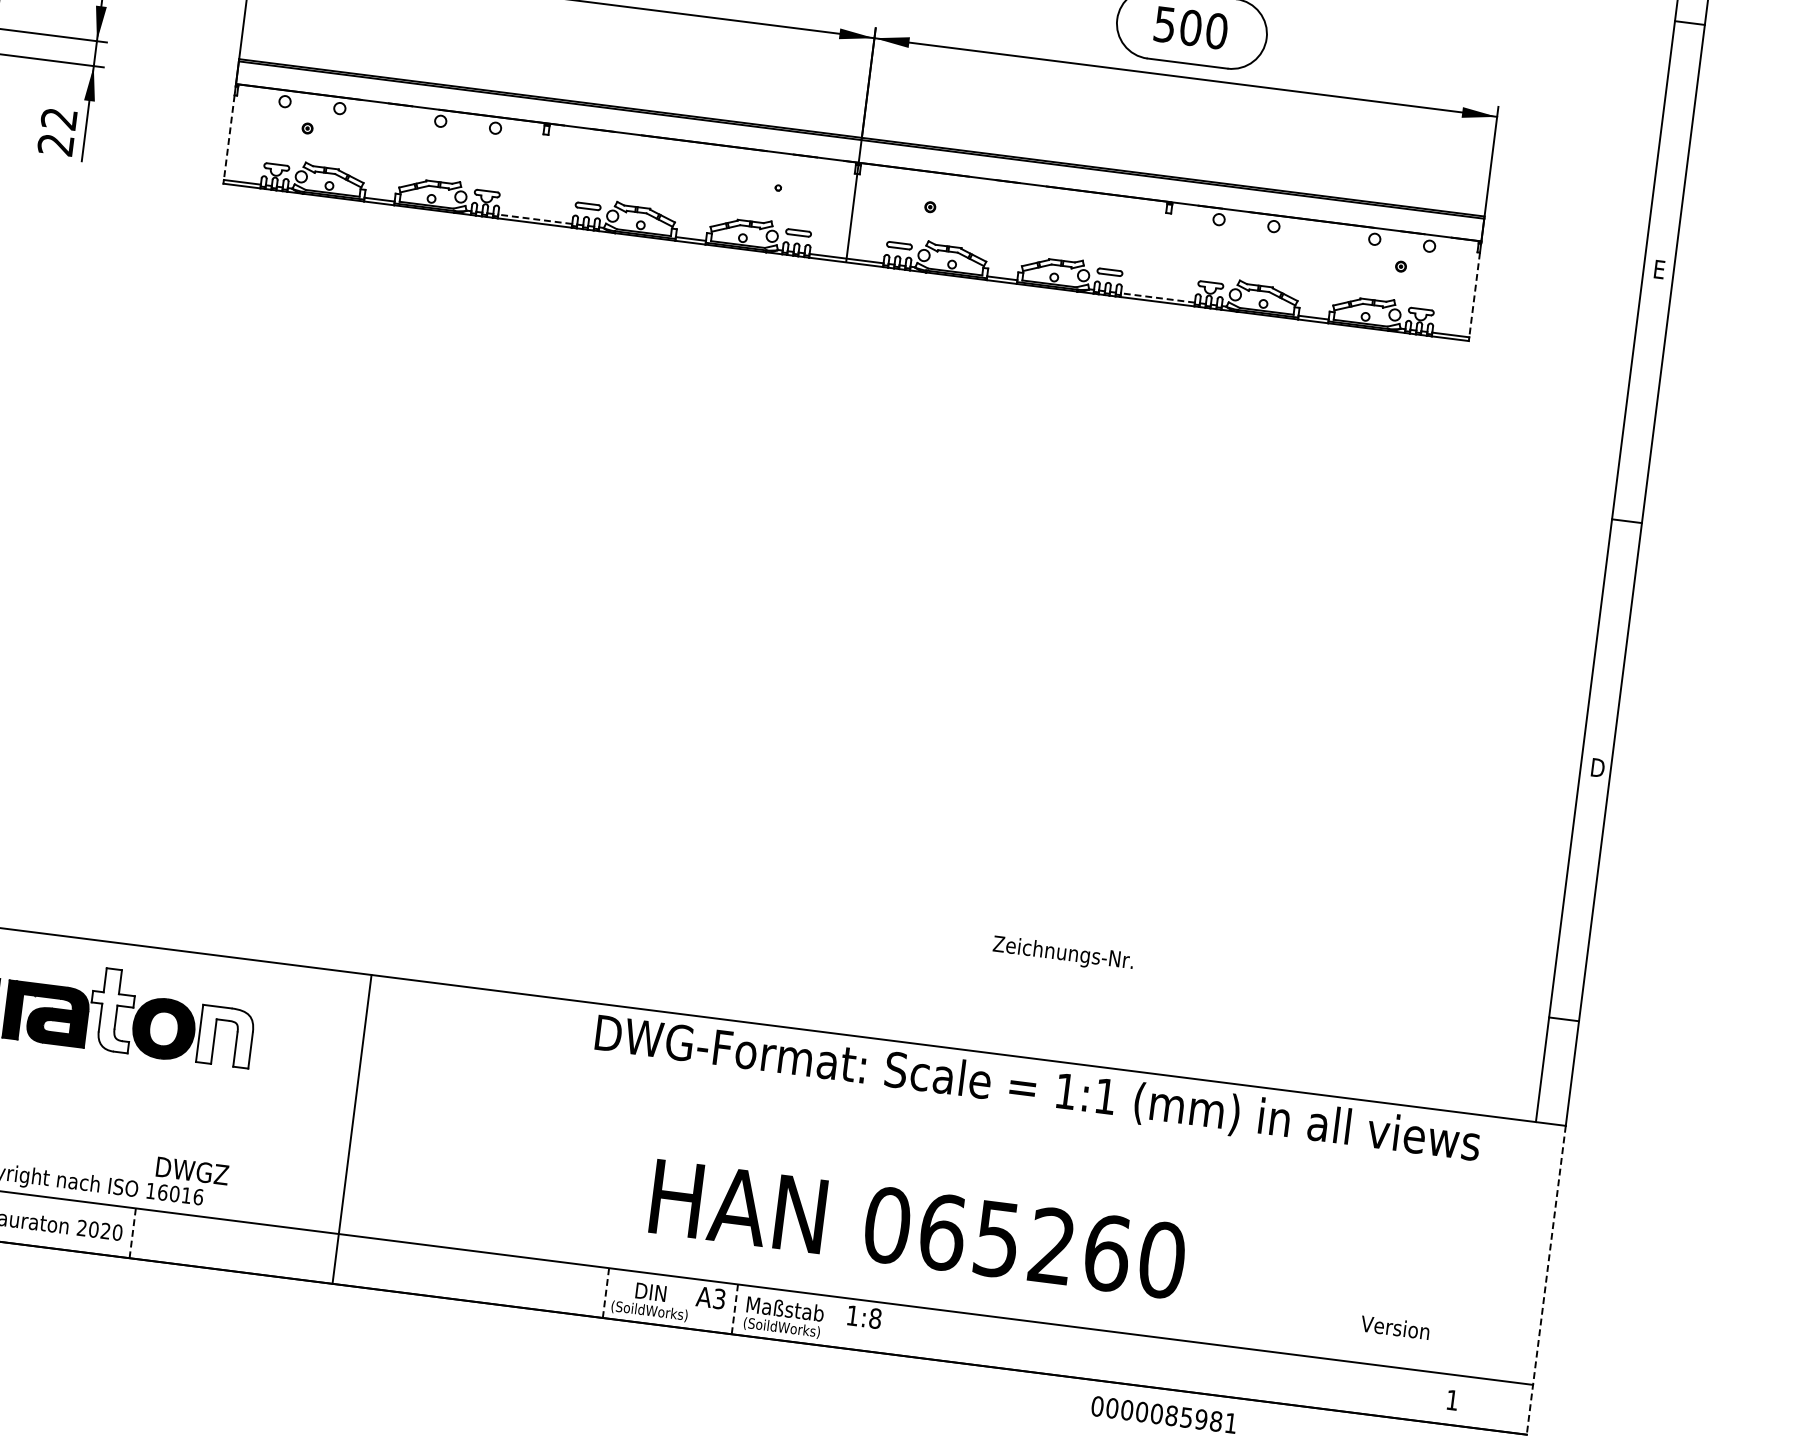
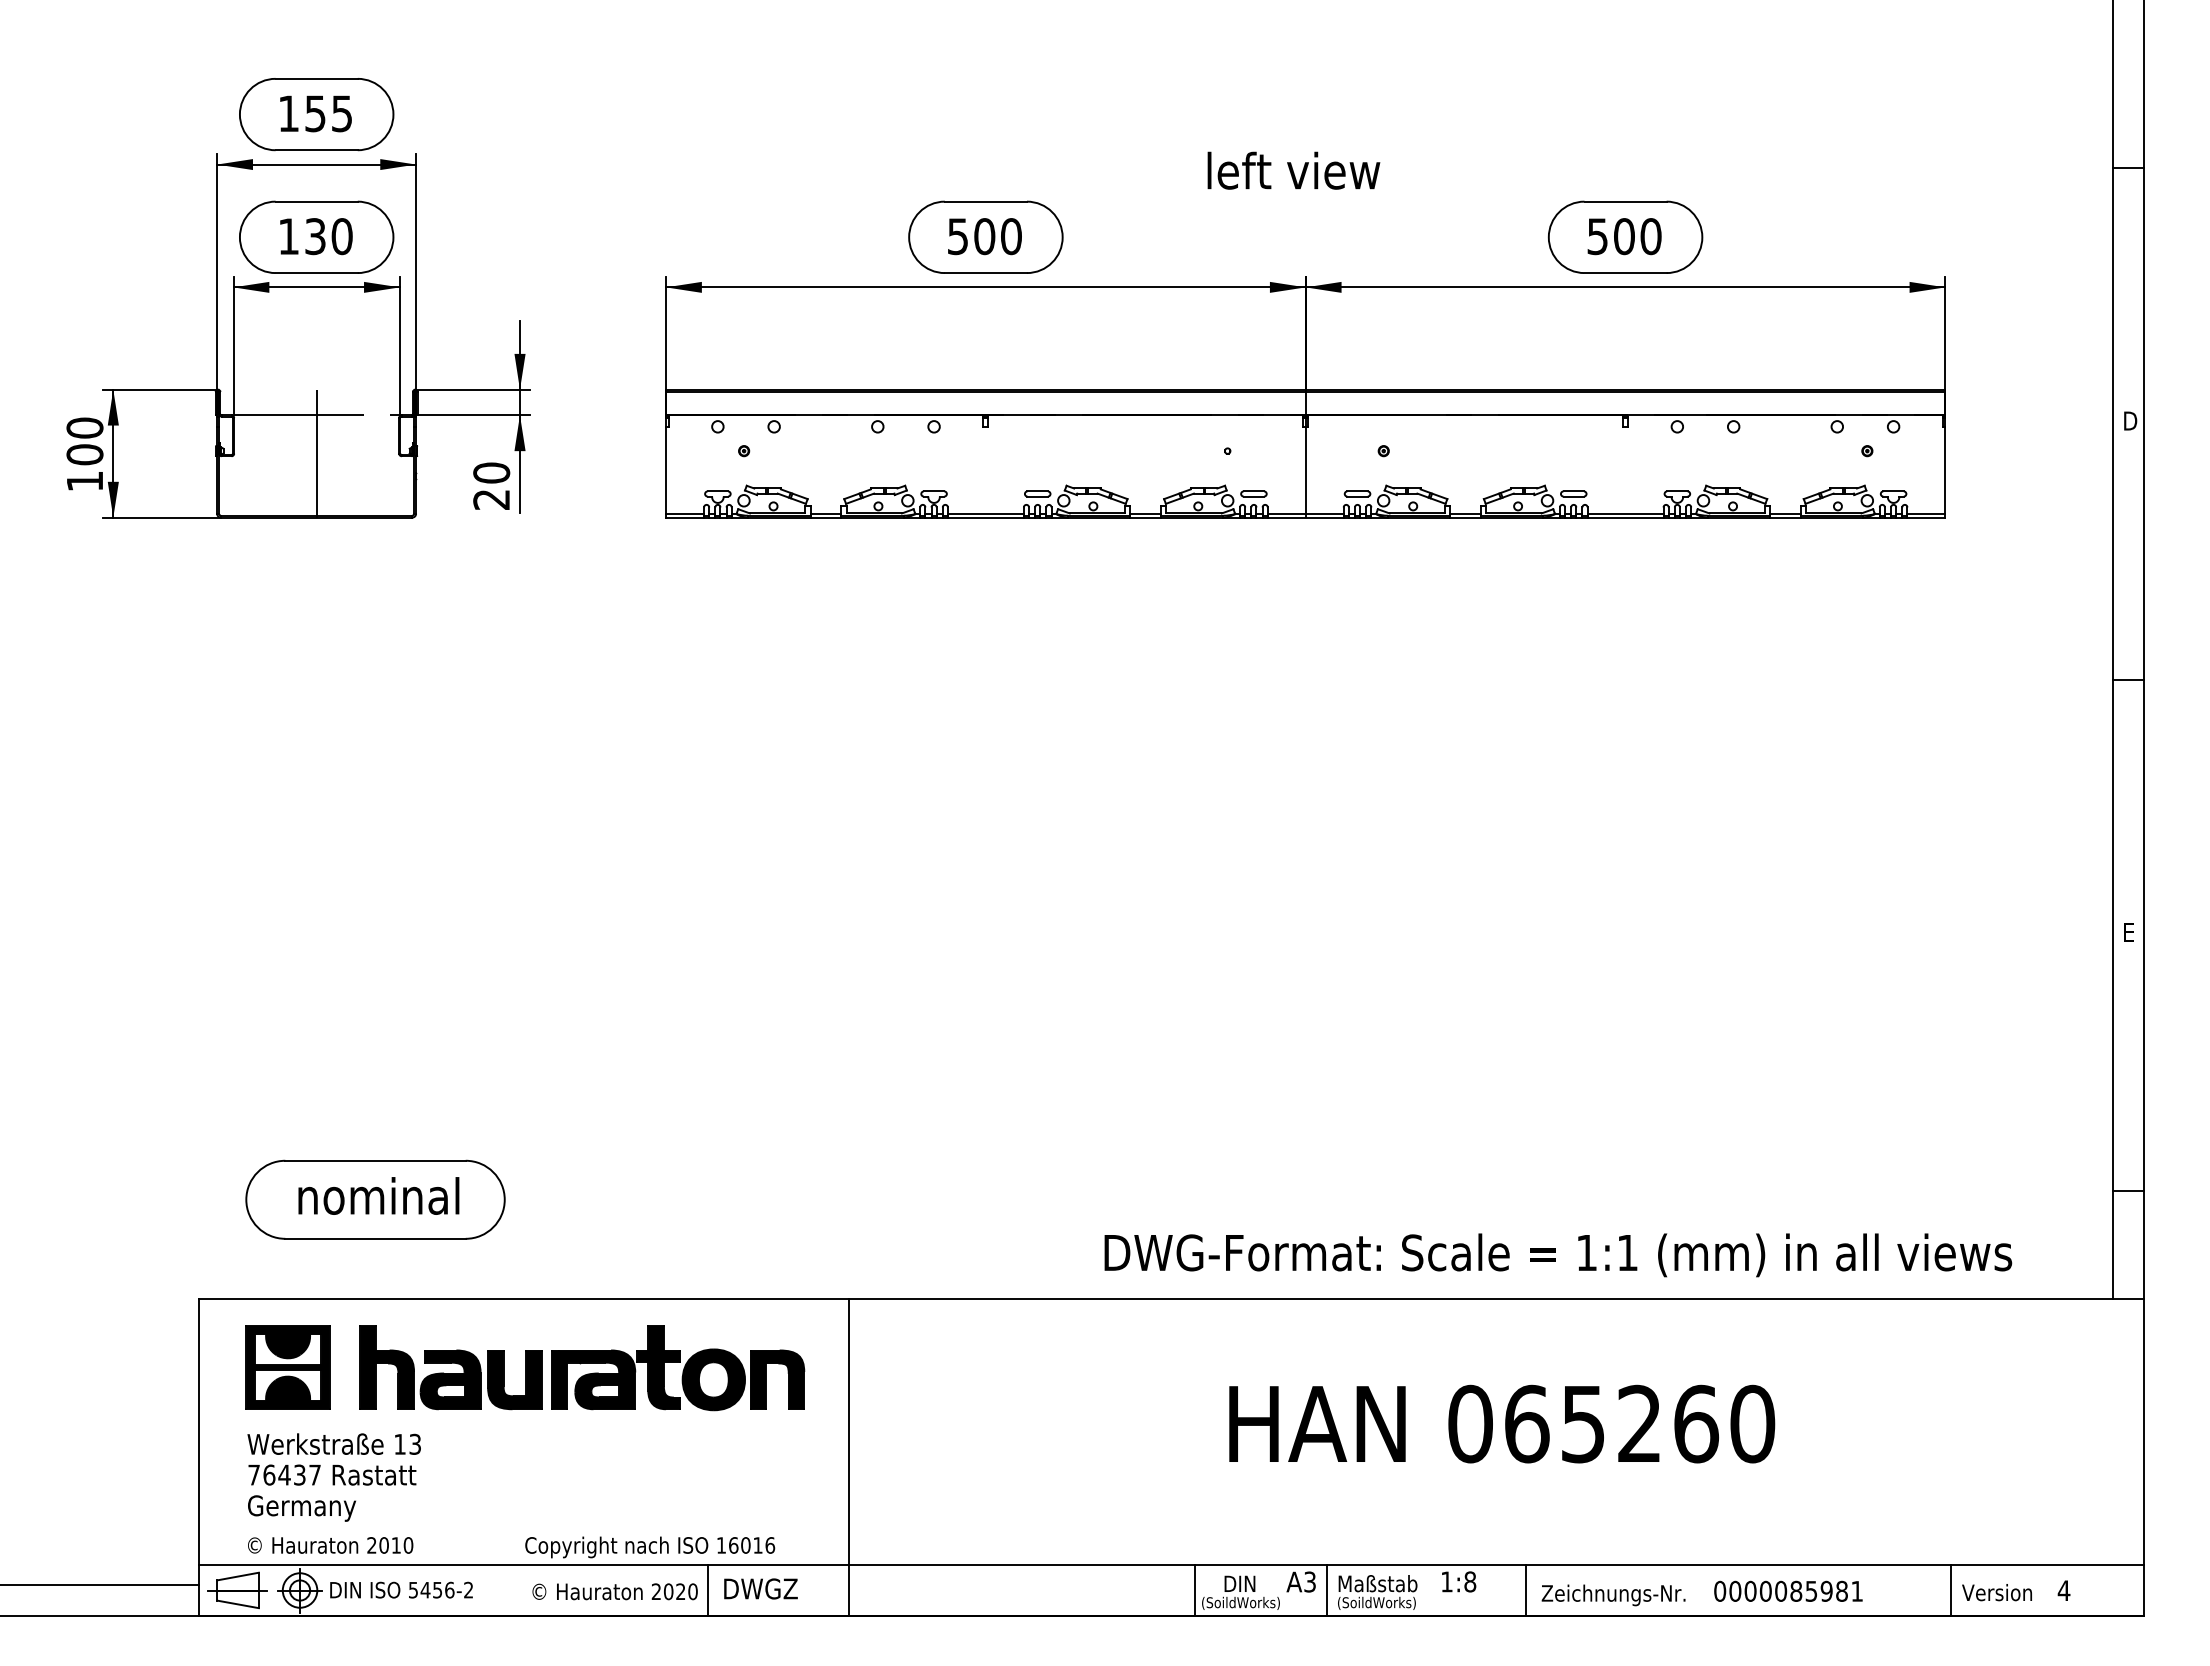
text: (59, 118) -> (491, 472), 22 -> 20
line: (229, 137) -> (666, 470), dashed -> solid
line: (534, 218) -> (985, 513), dashed -> solid
text: (1660, 269) -> (2130, 420), E -> D
line: (1474, 295) -> (1945, 470), dashed -> solid
line: (1157, 297) -> (1625, 513), dashed -> solid
text: (1598, 767) -> (2130, 932), D -> E
text: (1063, 954) -> (1613, 1595), moved
fill: (111, 1010) -> (658, 1367), added
fill: (225, 1036) -> (777, 1379), added
text: (1037, 1090) -> (1558, 1255), moved
line: (351, 1129) -> (848, 1457), moved
text: (192, 1170) -> (760, 1588), moved
text: (918, 1228) -> (1502, 1423), moved
line: (132, 1233) -> (708, 1590), dashed -> solid
line: (1546, 1280) -> (2143, 1457), dashed -> solid
line: (605, 1293) -> (1194, 1590), dashed -> solid
line: (734, 1309) -> (1326, 1590), dashed -> solid
text: (1394, 1327) -> (1996, 1592), moved
line: (929, 1333) -> (1526, 1590), added
line: (1342, 1386) -> (1951, 1590), added
text: (1451, 1399) -> (2063, 1590), 1 -> 4
text: (1164, 1414) -> (1788, 1590), moved

